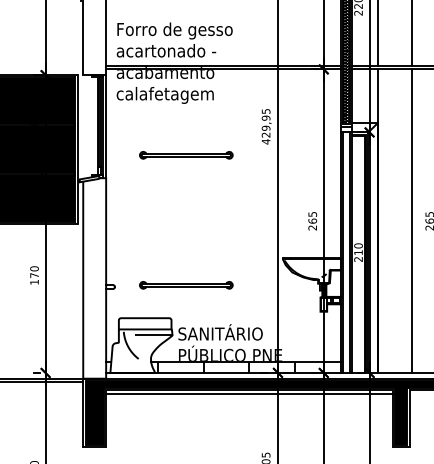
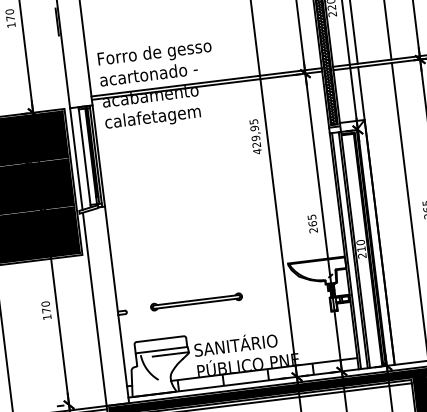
line: (91, 125) -> (84, 156), added
line: (83, 126) -> (76, 158), added
part: (186, 155) -> (181, 174), removed

